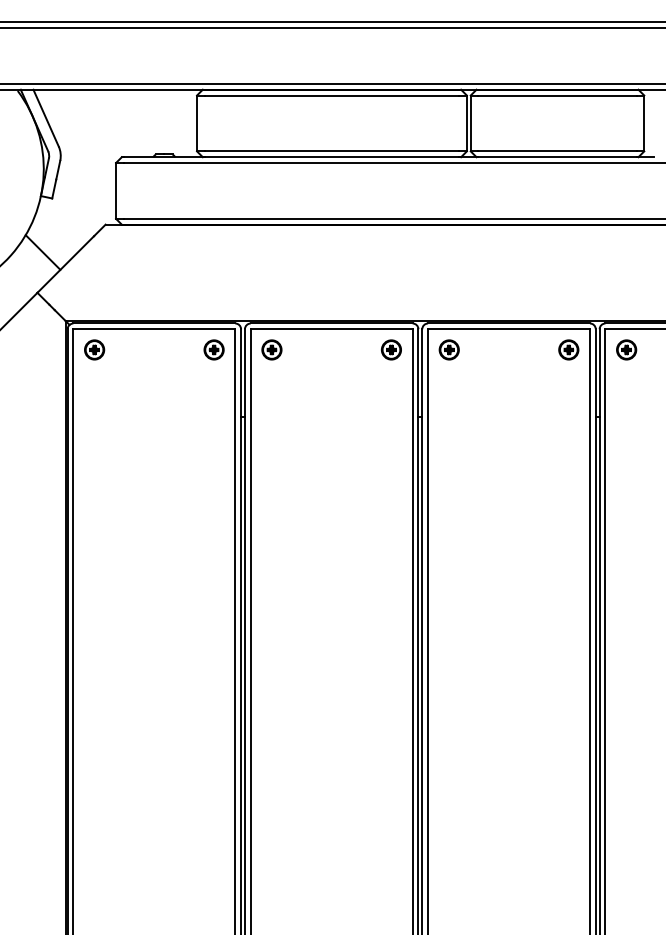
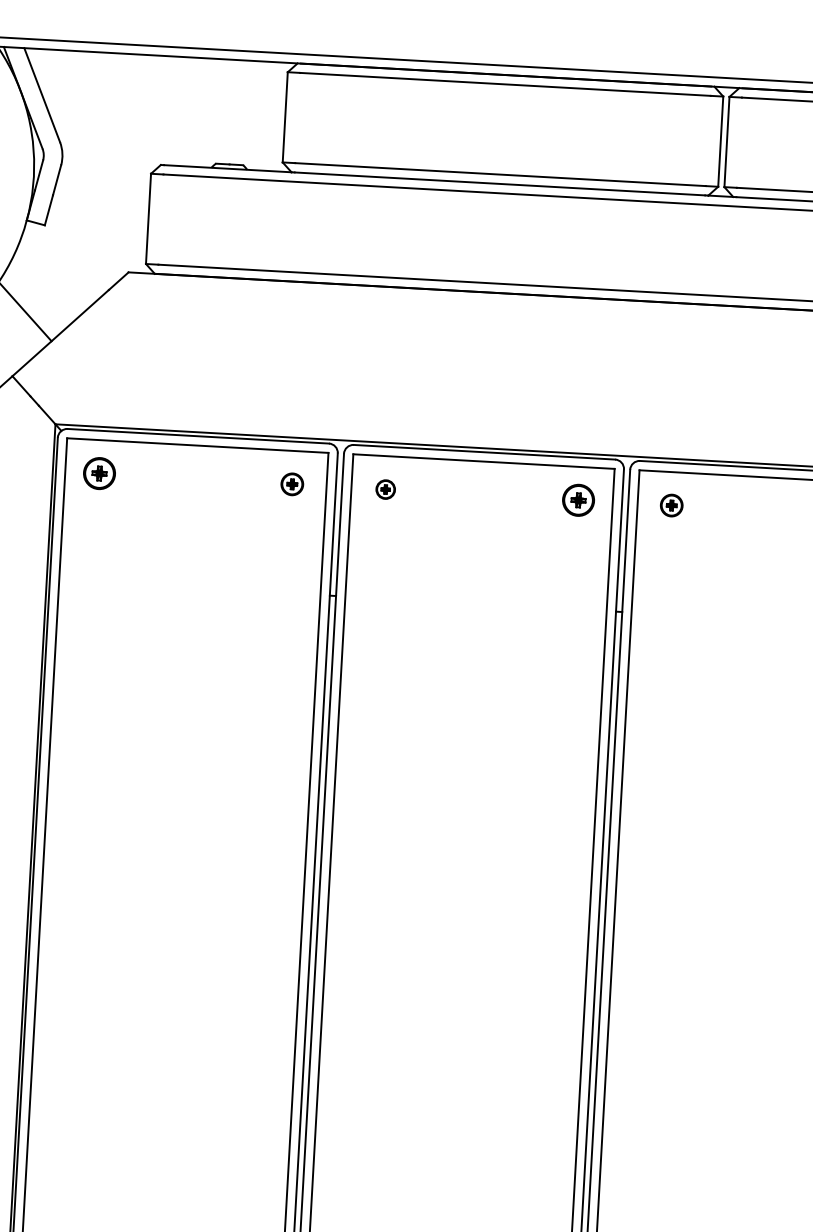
part: (213, 349) -> (291, 483), size x0.7
part: (271, 349) -> (385, 488), size x0.6
part: (448, 349) -> (670, 504), size x0.7

